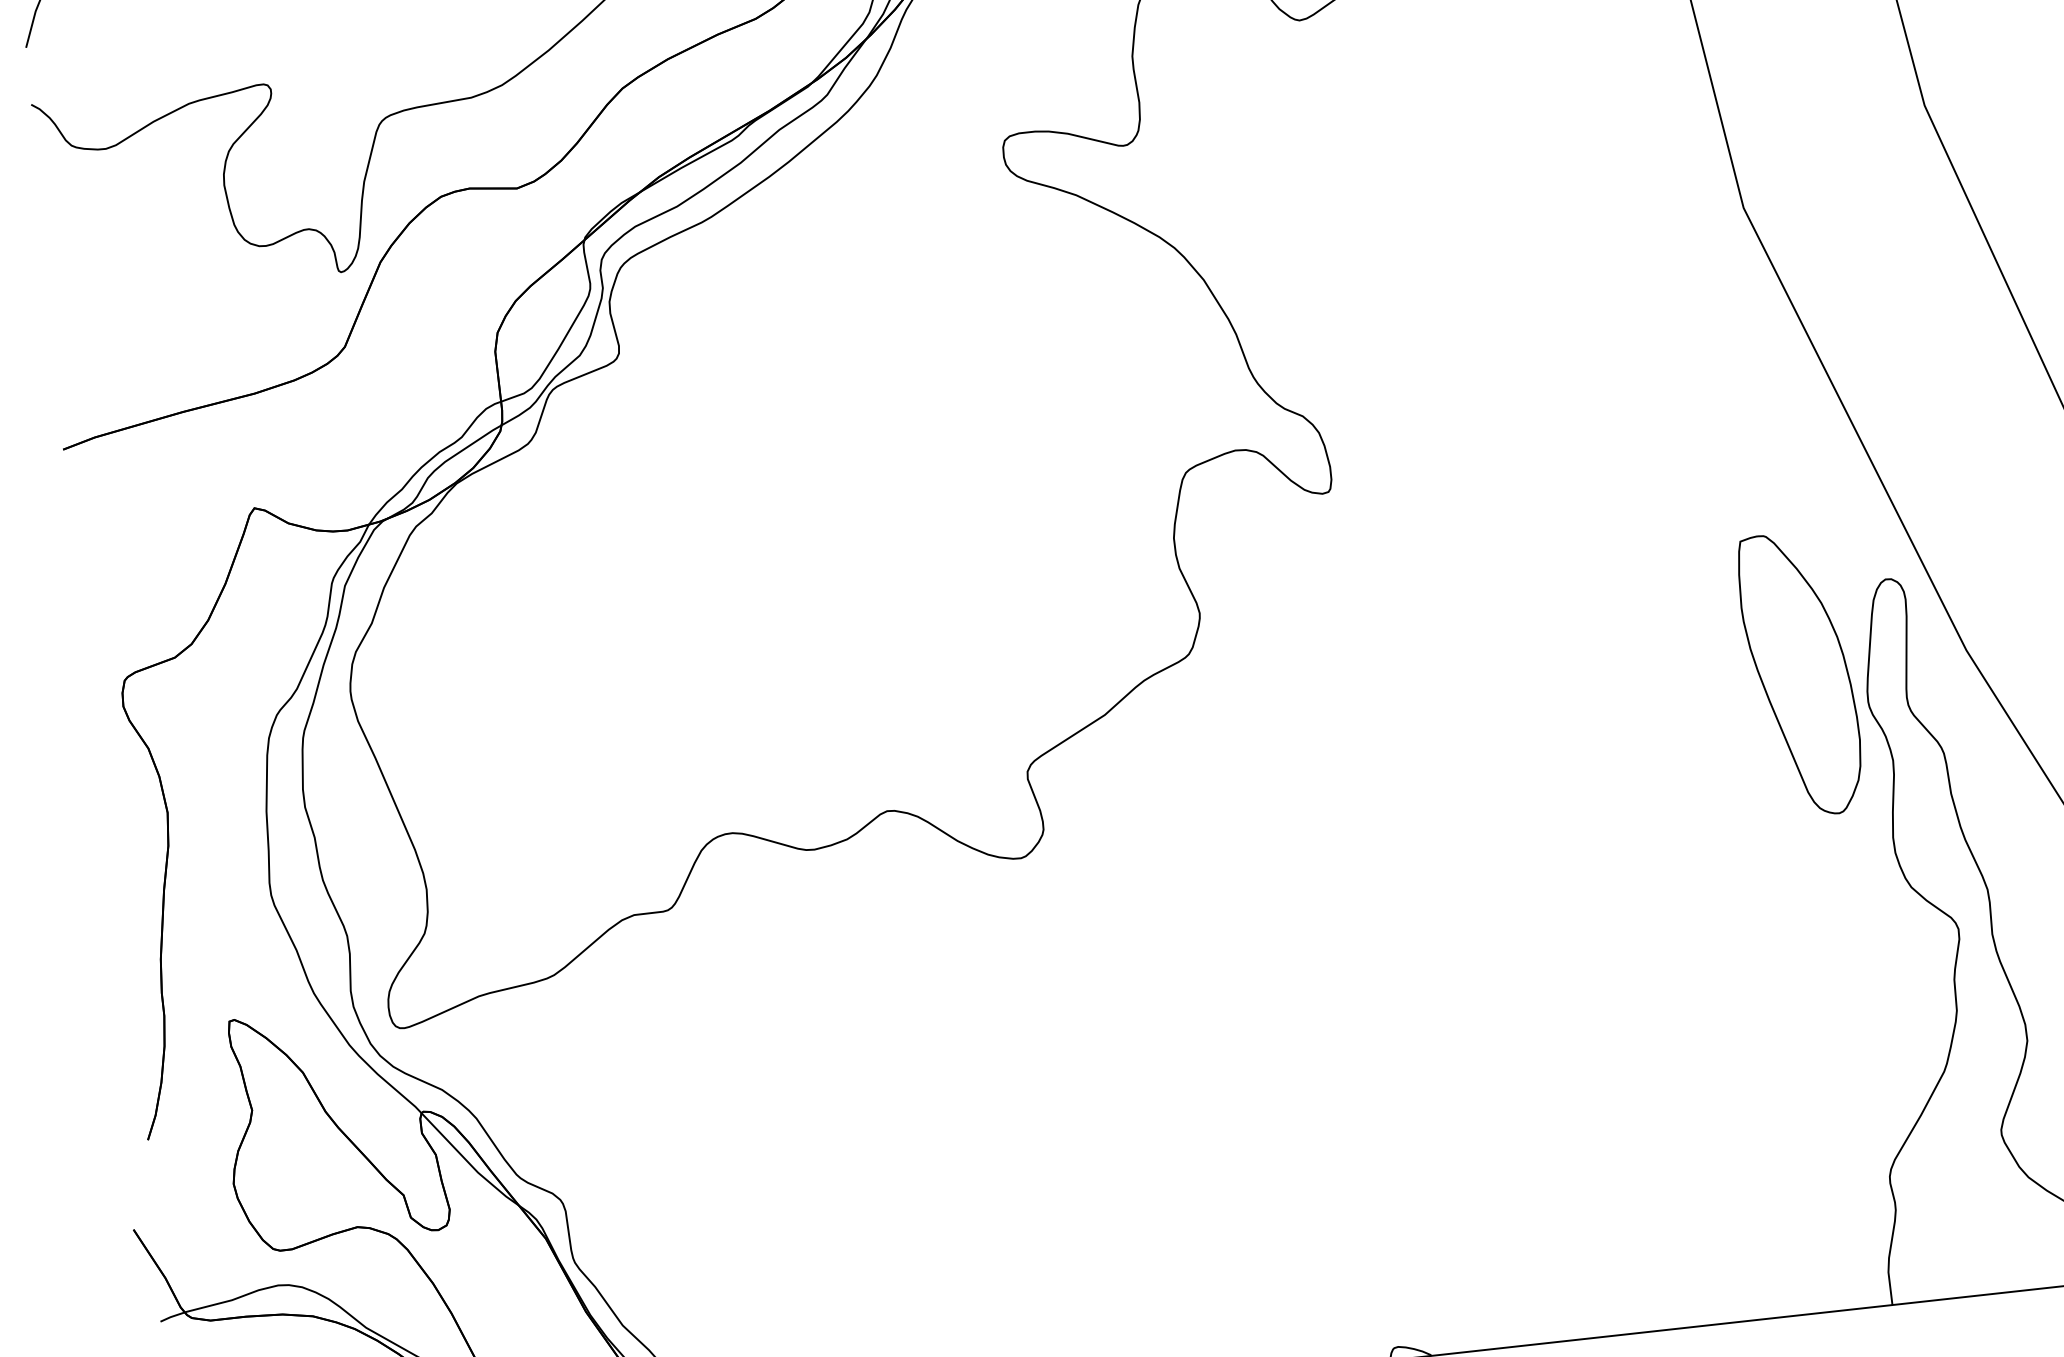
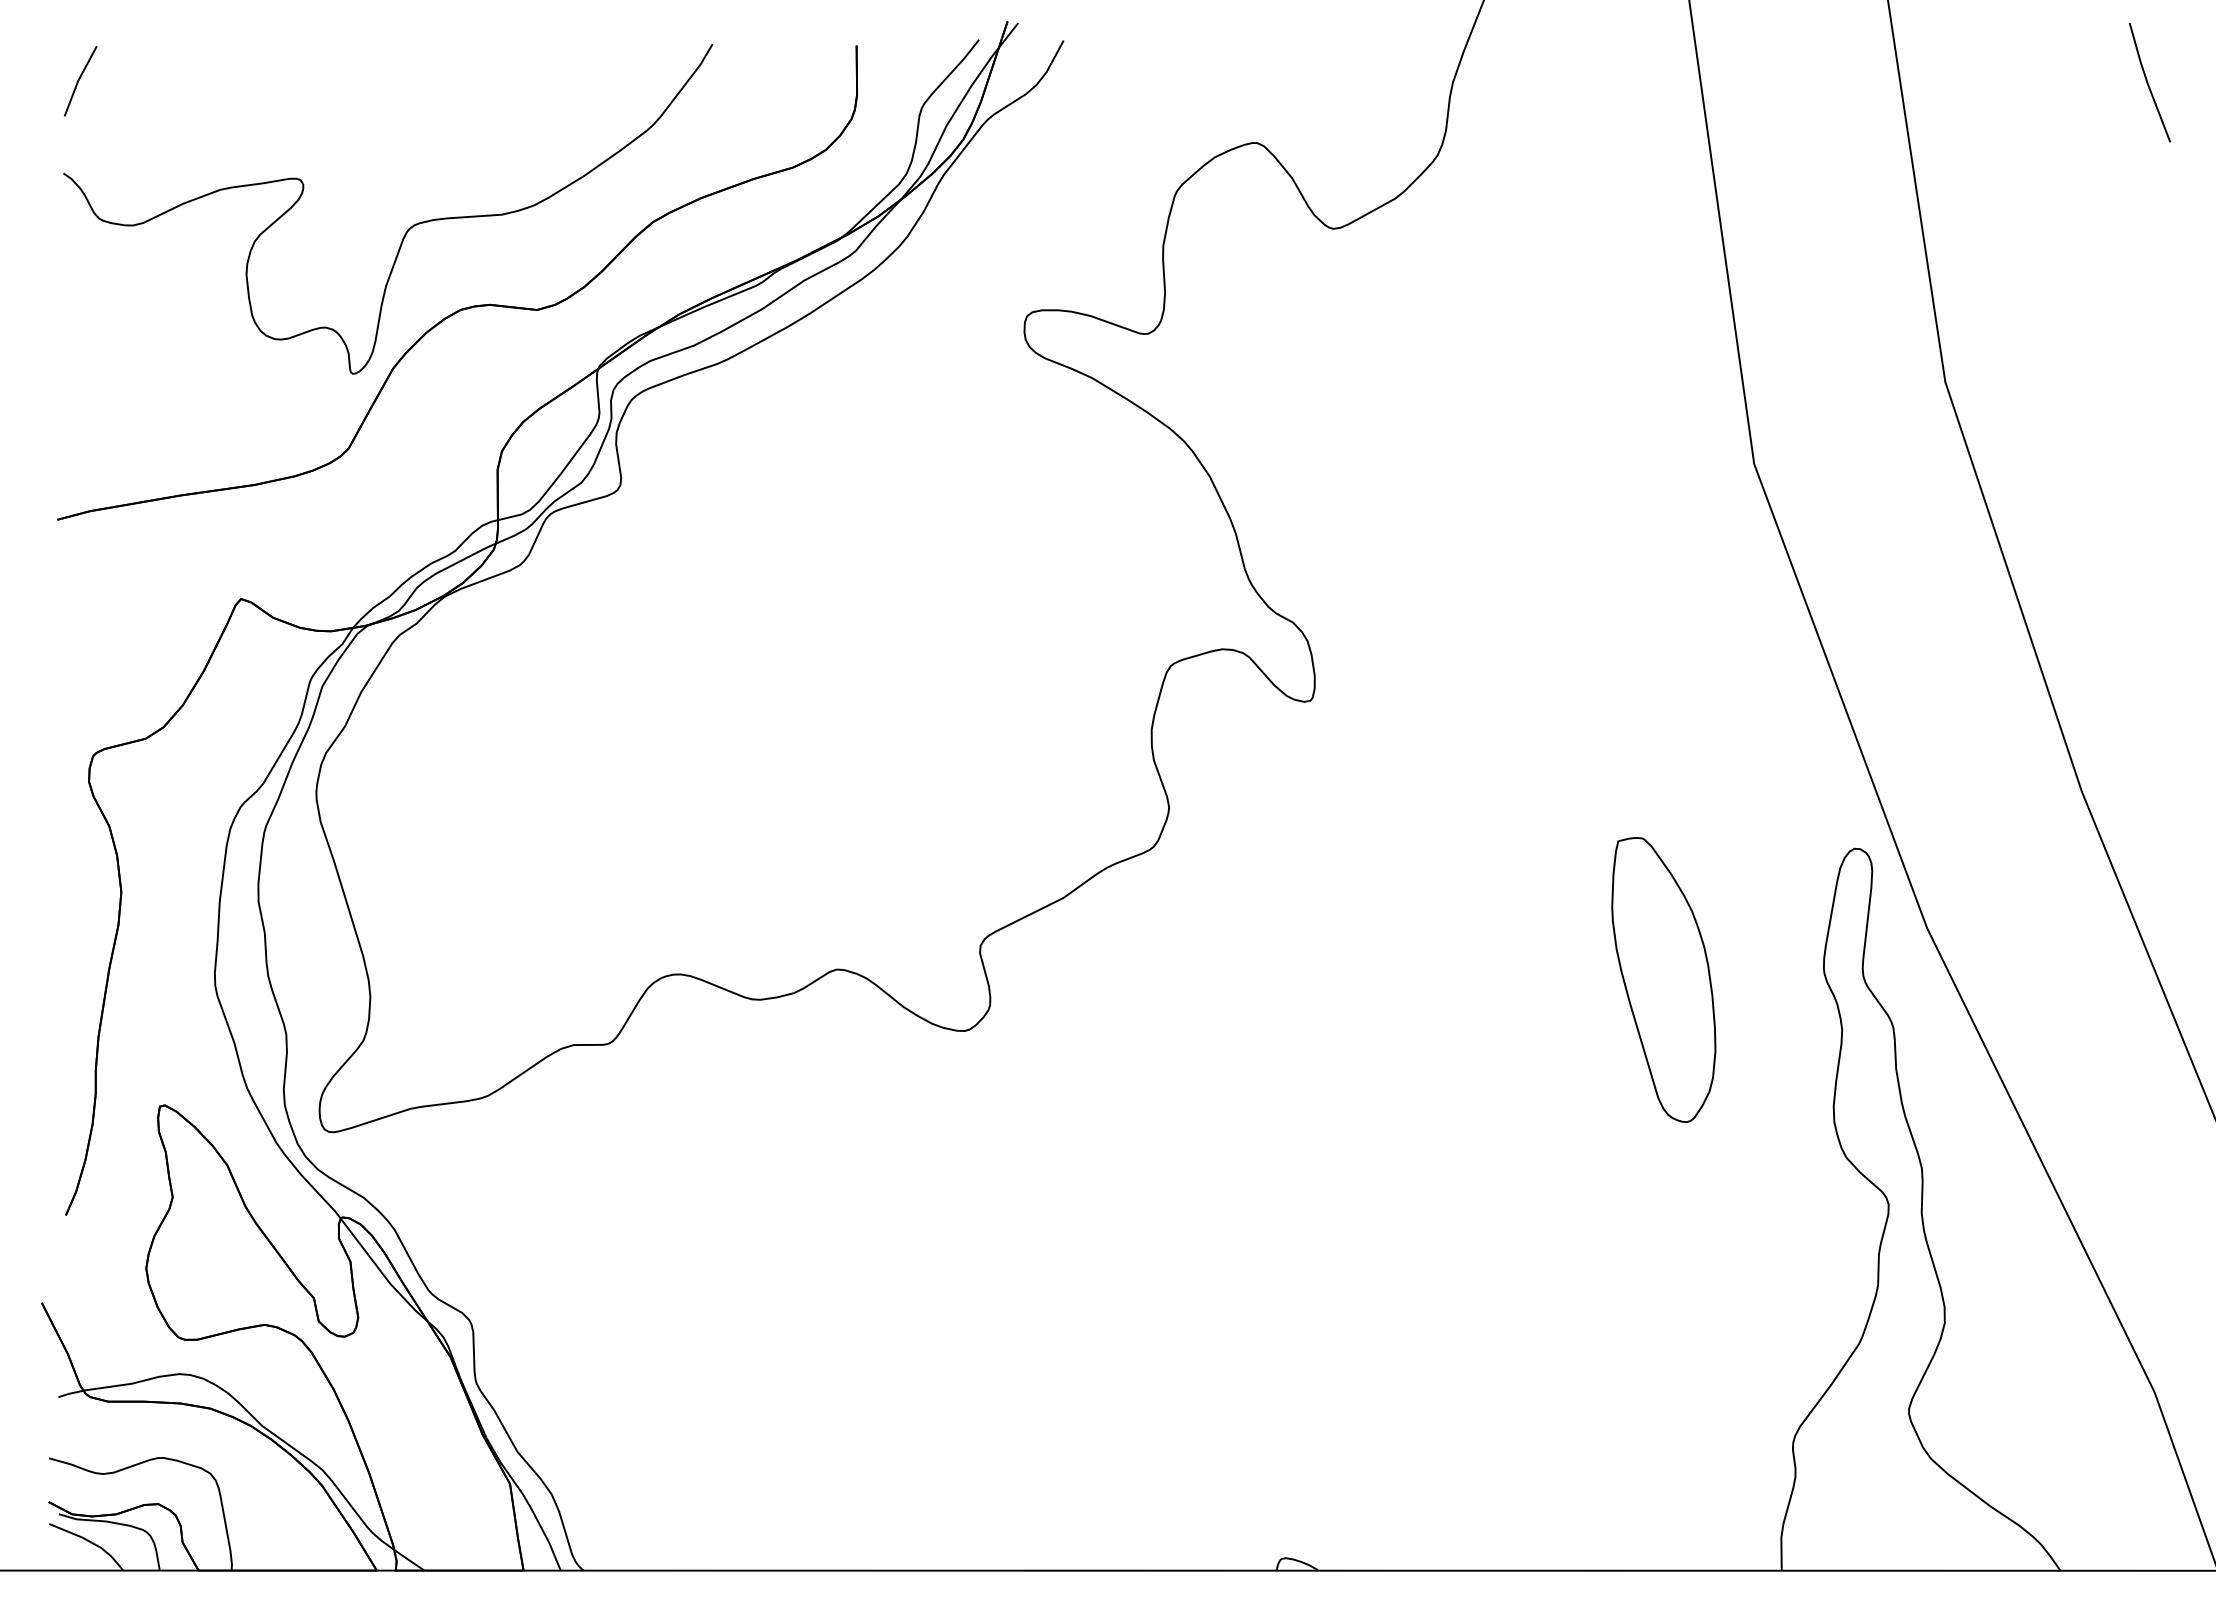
part: (1800, 674) -> (1663, 979), moved

